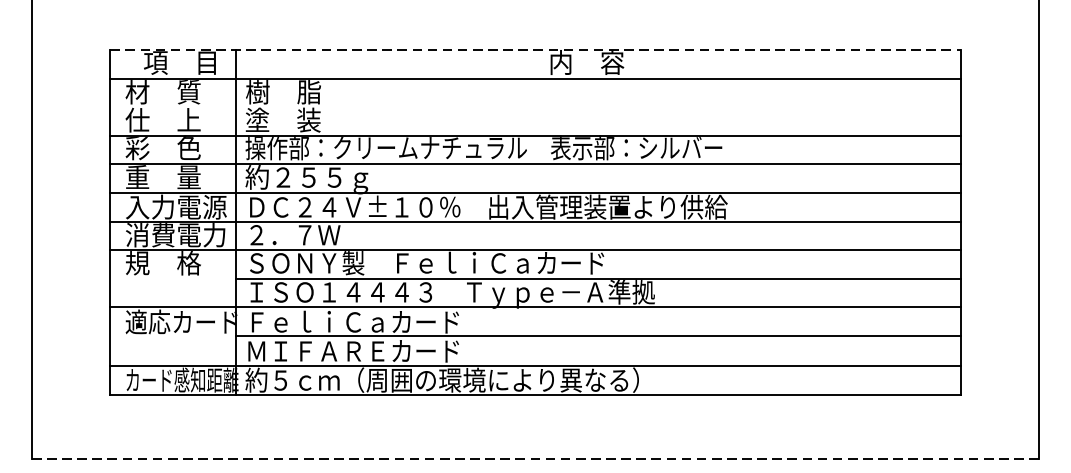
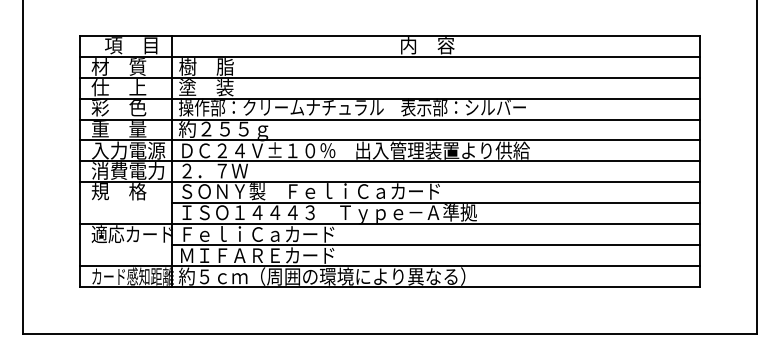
line: (536, 50) -> (390, 36), dashed -> solid
line: (534, 106) -> (389, 77), added
line: (534, 458) -> (389, 333), dashed -> solid

